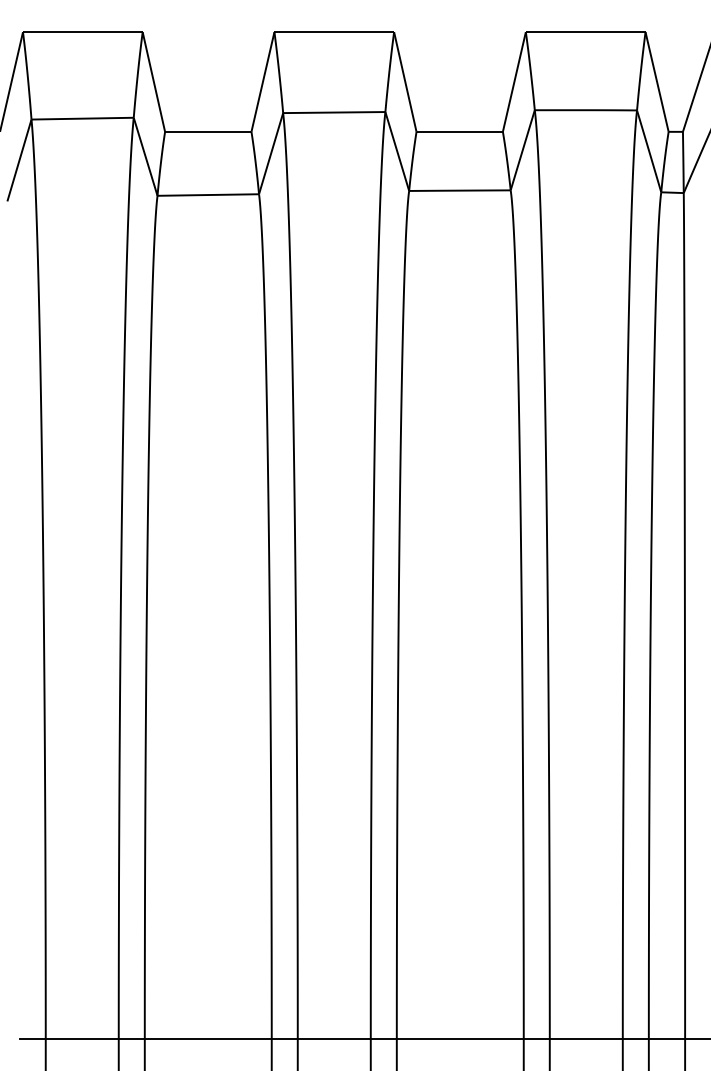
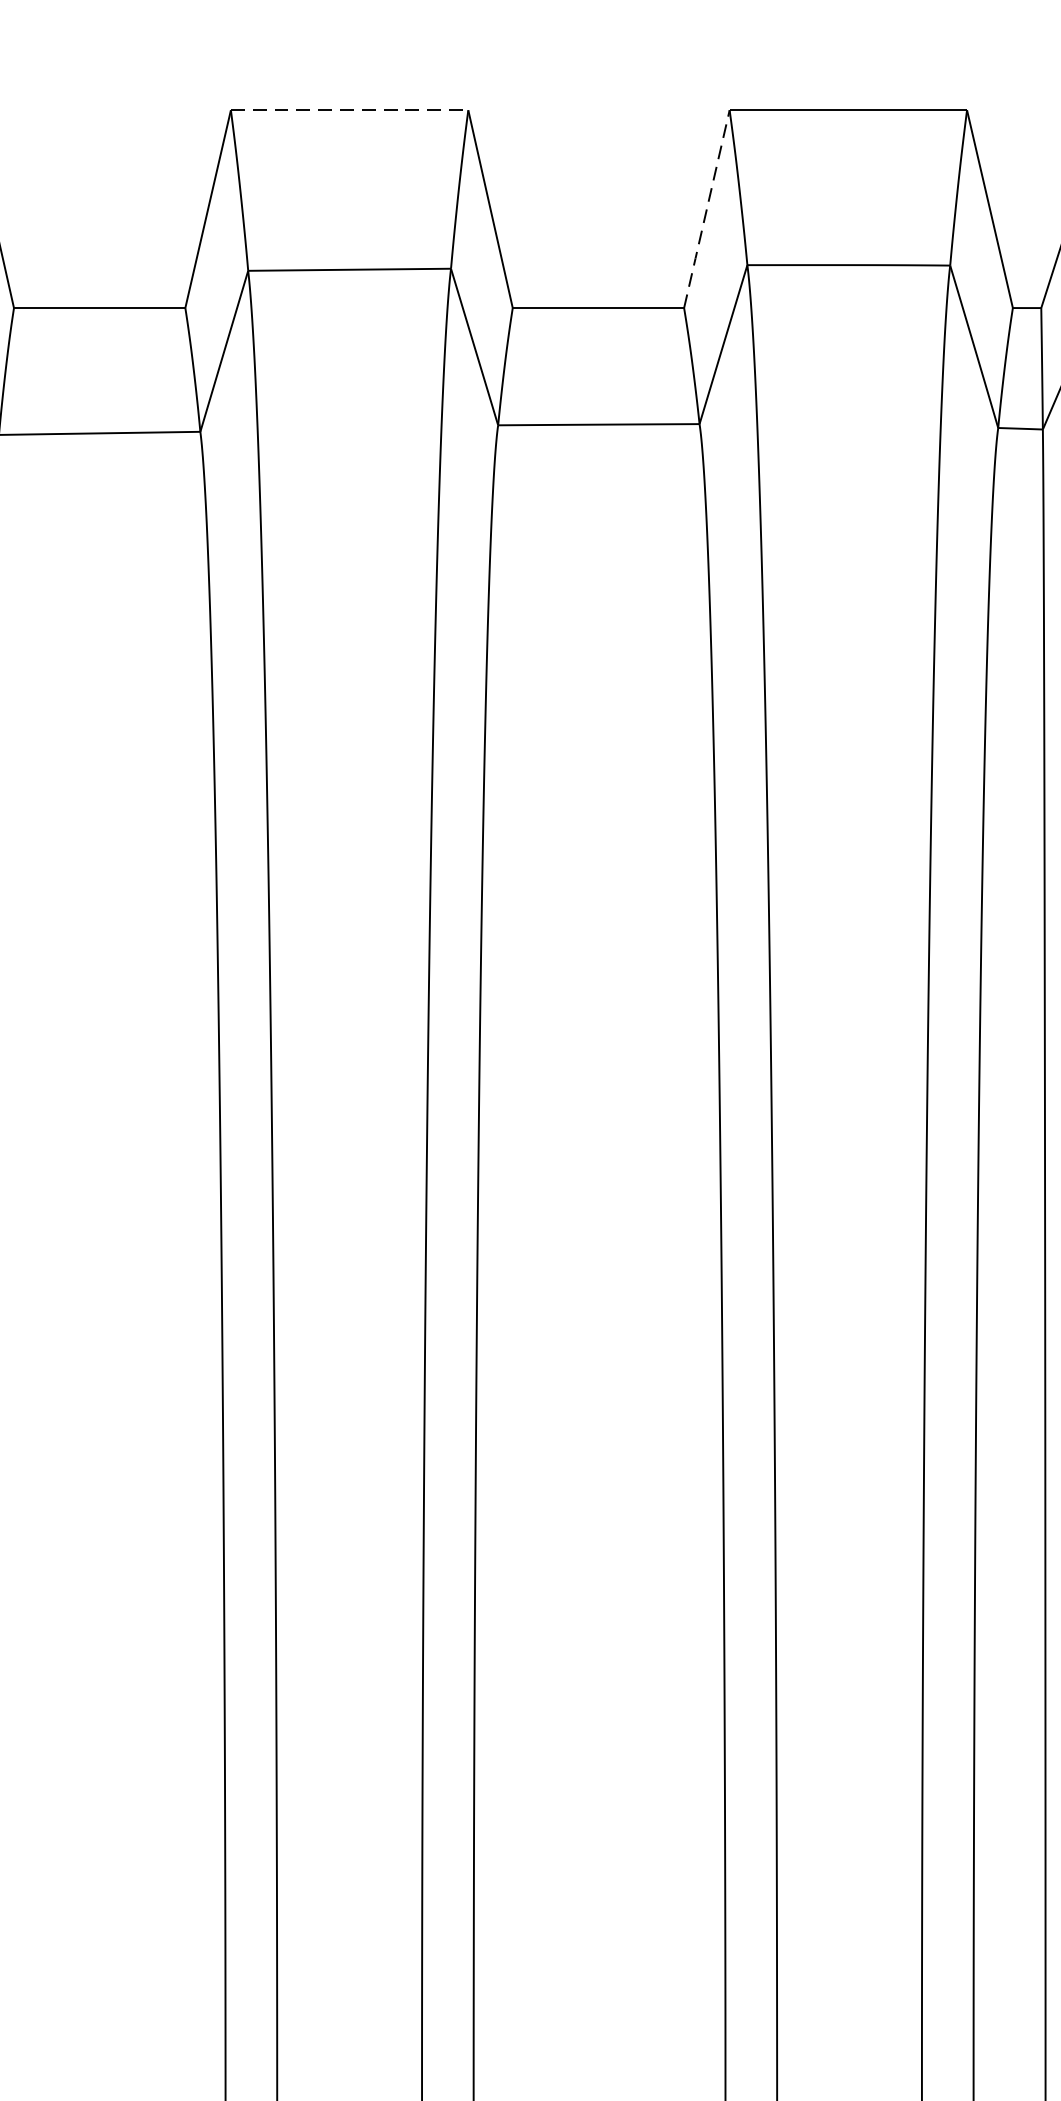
line: (334, 32) -> (350, 110), solid -> dashed
line: (514, 81) -> (707, 208), solid -> dashed

